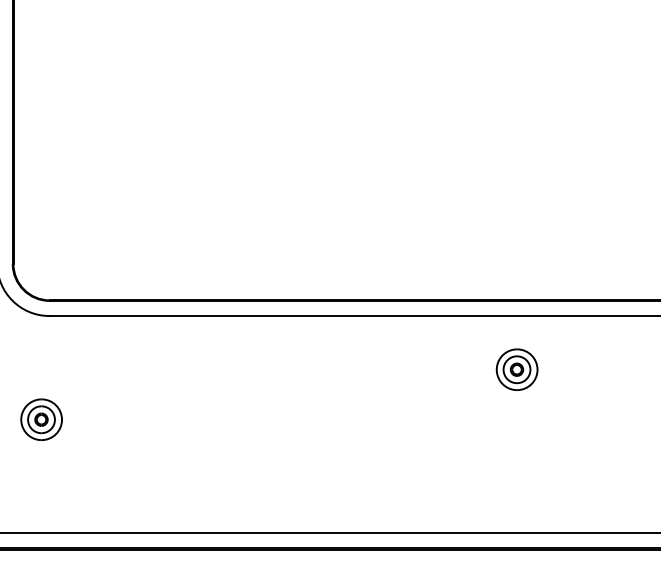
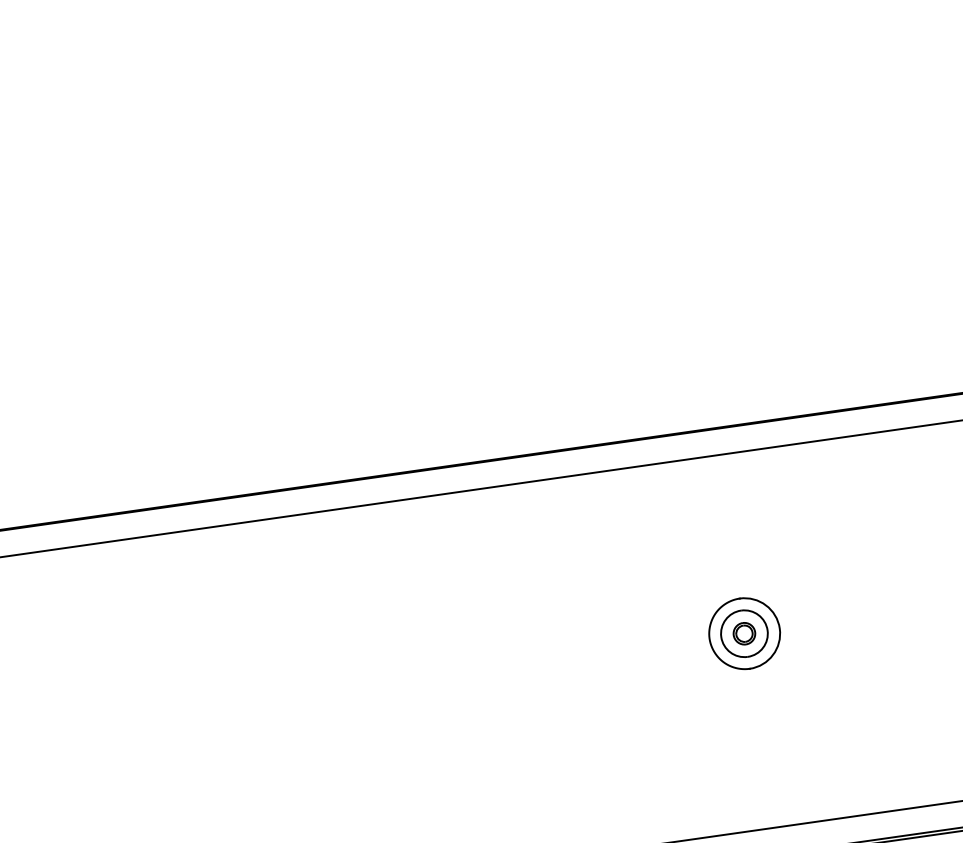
part: (516, 369) -> (743, 633), moved

